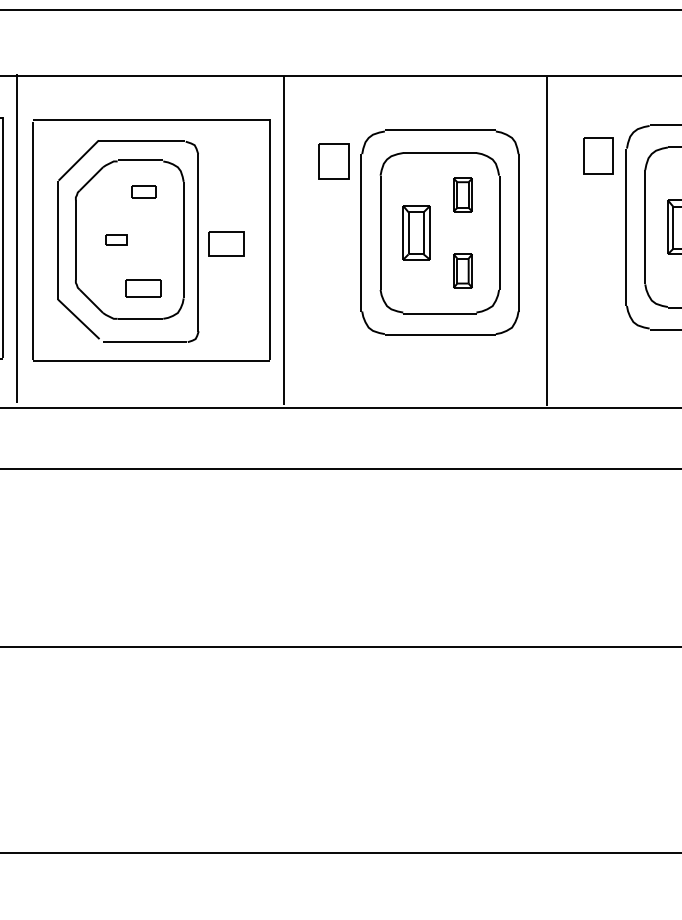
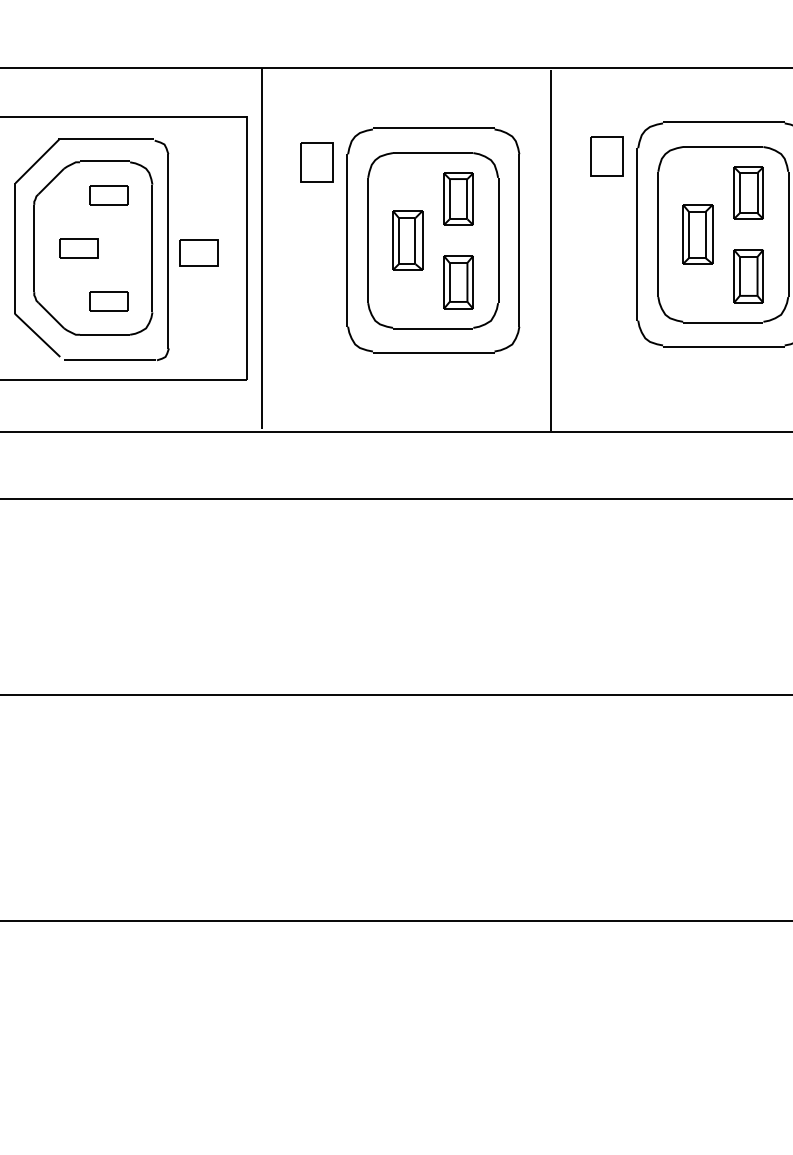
part: (143, 191) -> (108, 195), size x1.43
part: (462, 194) -> (458, 198), size x1.43
part: (116, 240) -> (78, 248), size x1.67
part: (462, 271) -> (458, 282), size x1.43

